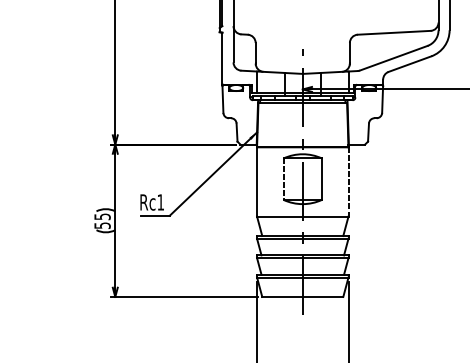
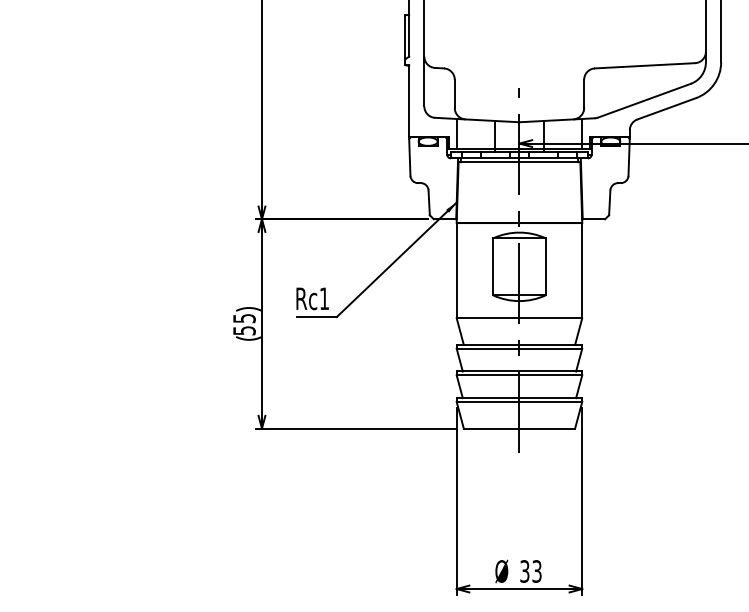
line: (283, 178) -> (493, 266), dashed -> solid
line: (348, 181) -> (582, 270), dashed -> solid

